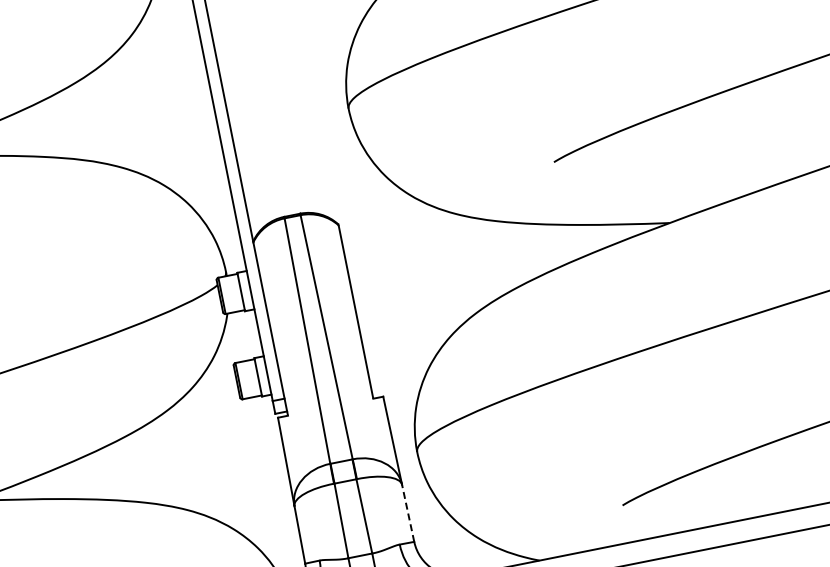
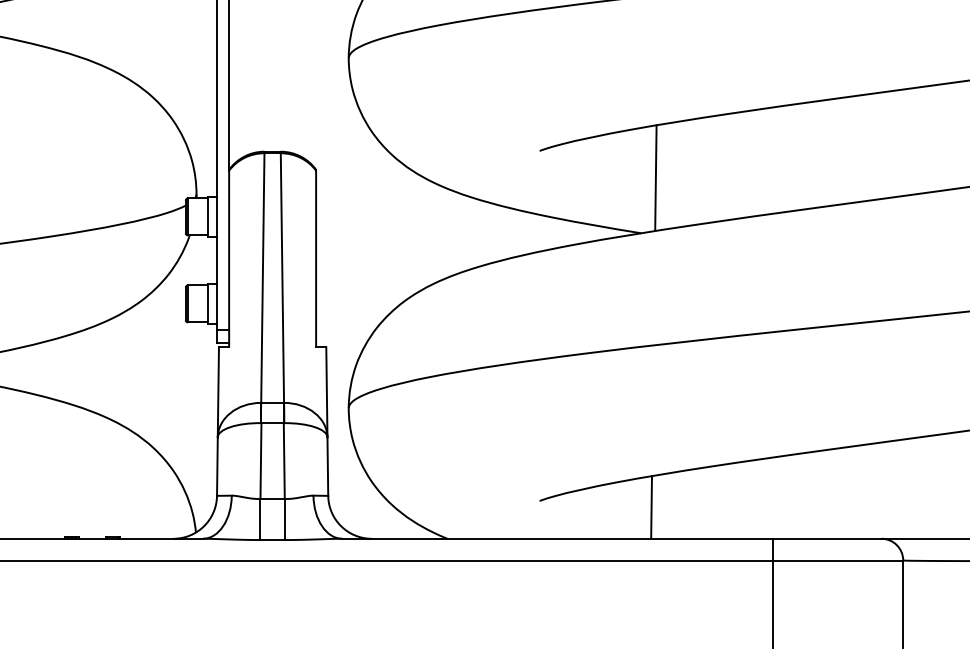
line: (672, 166) -> (655, 178), added
line: (733, 489) -> (651, 507), added
line: (407, 513) -> (327, 466), dashed -> solid

